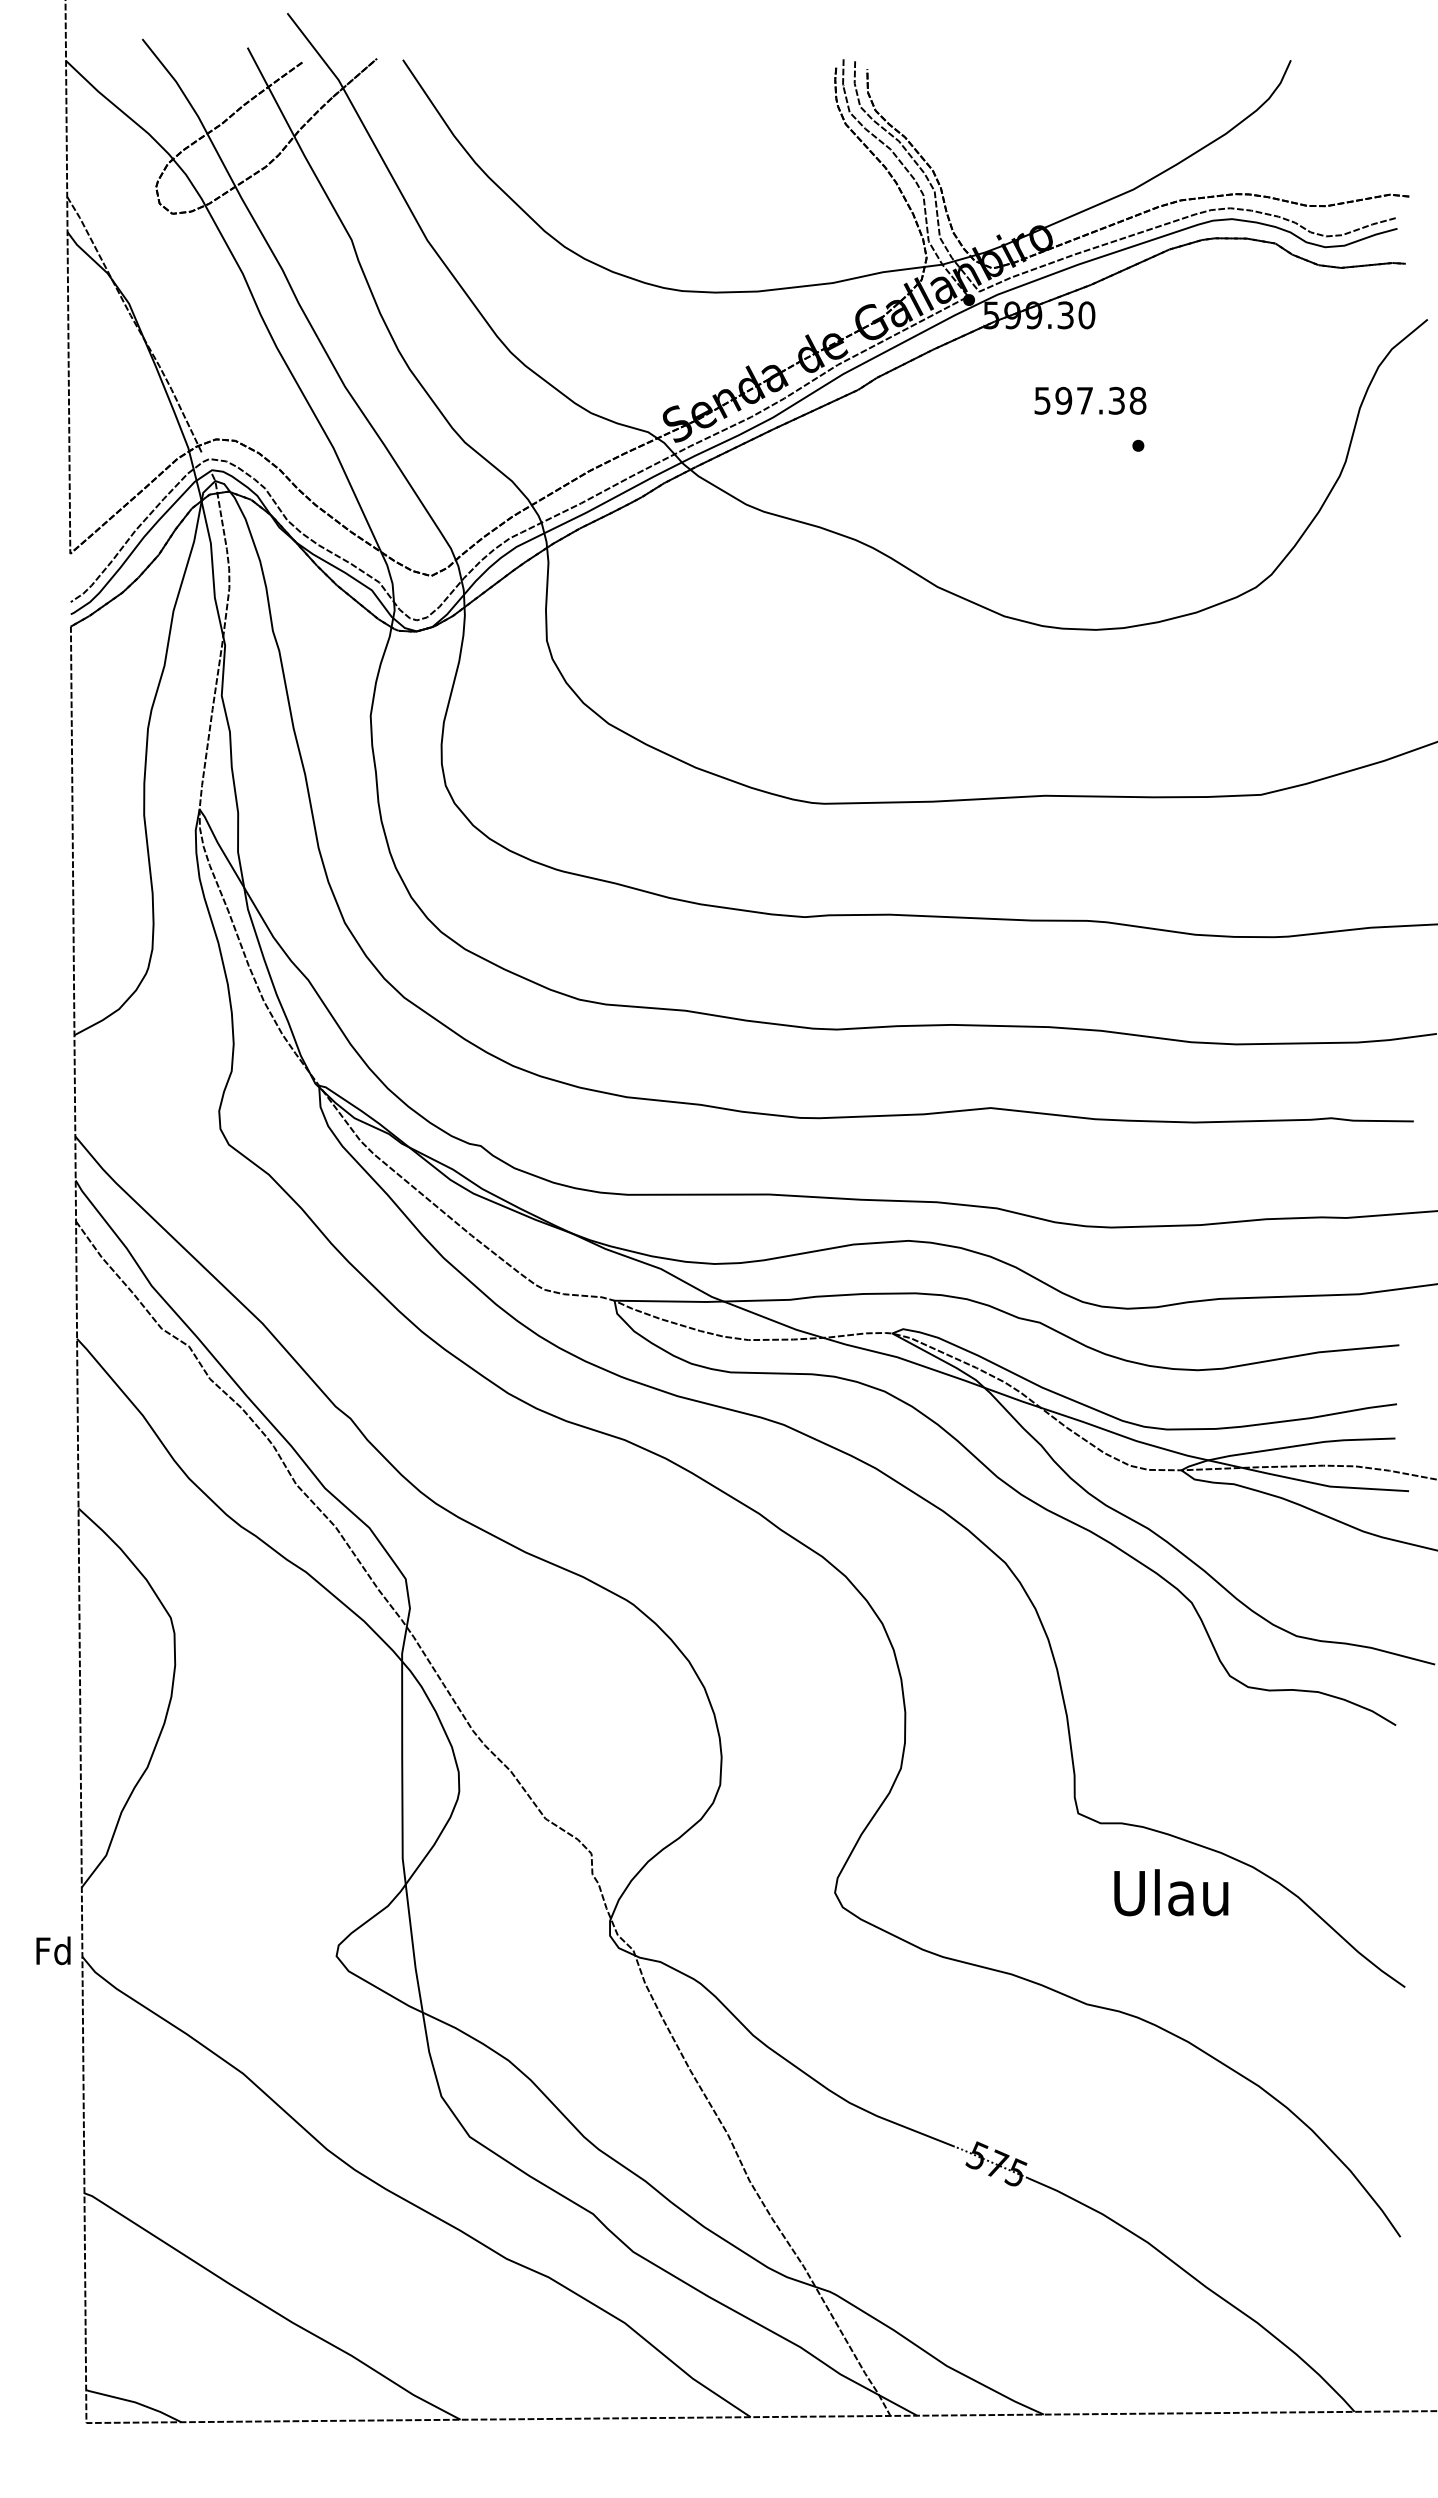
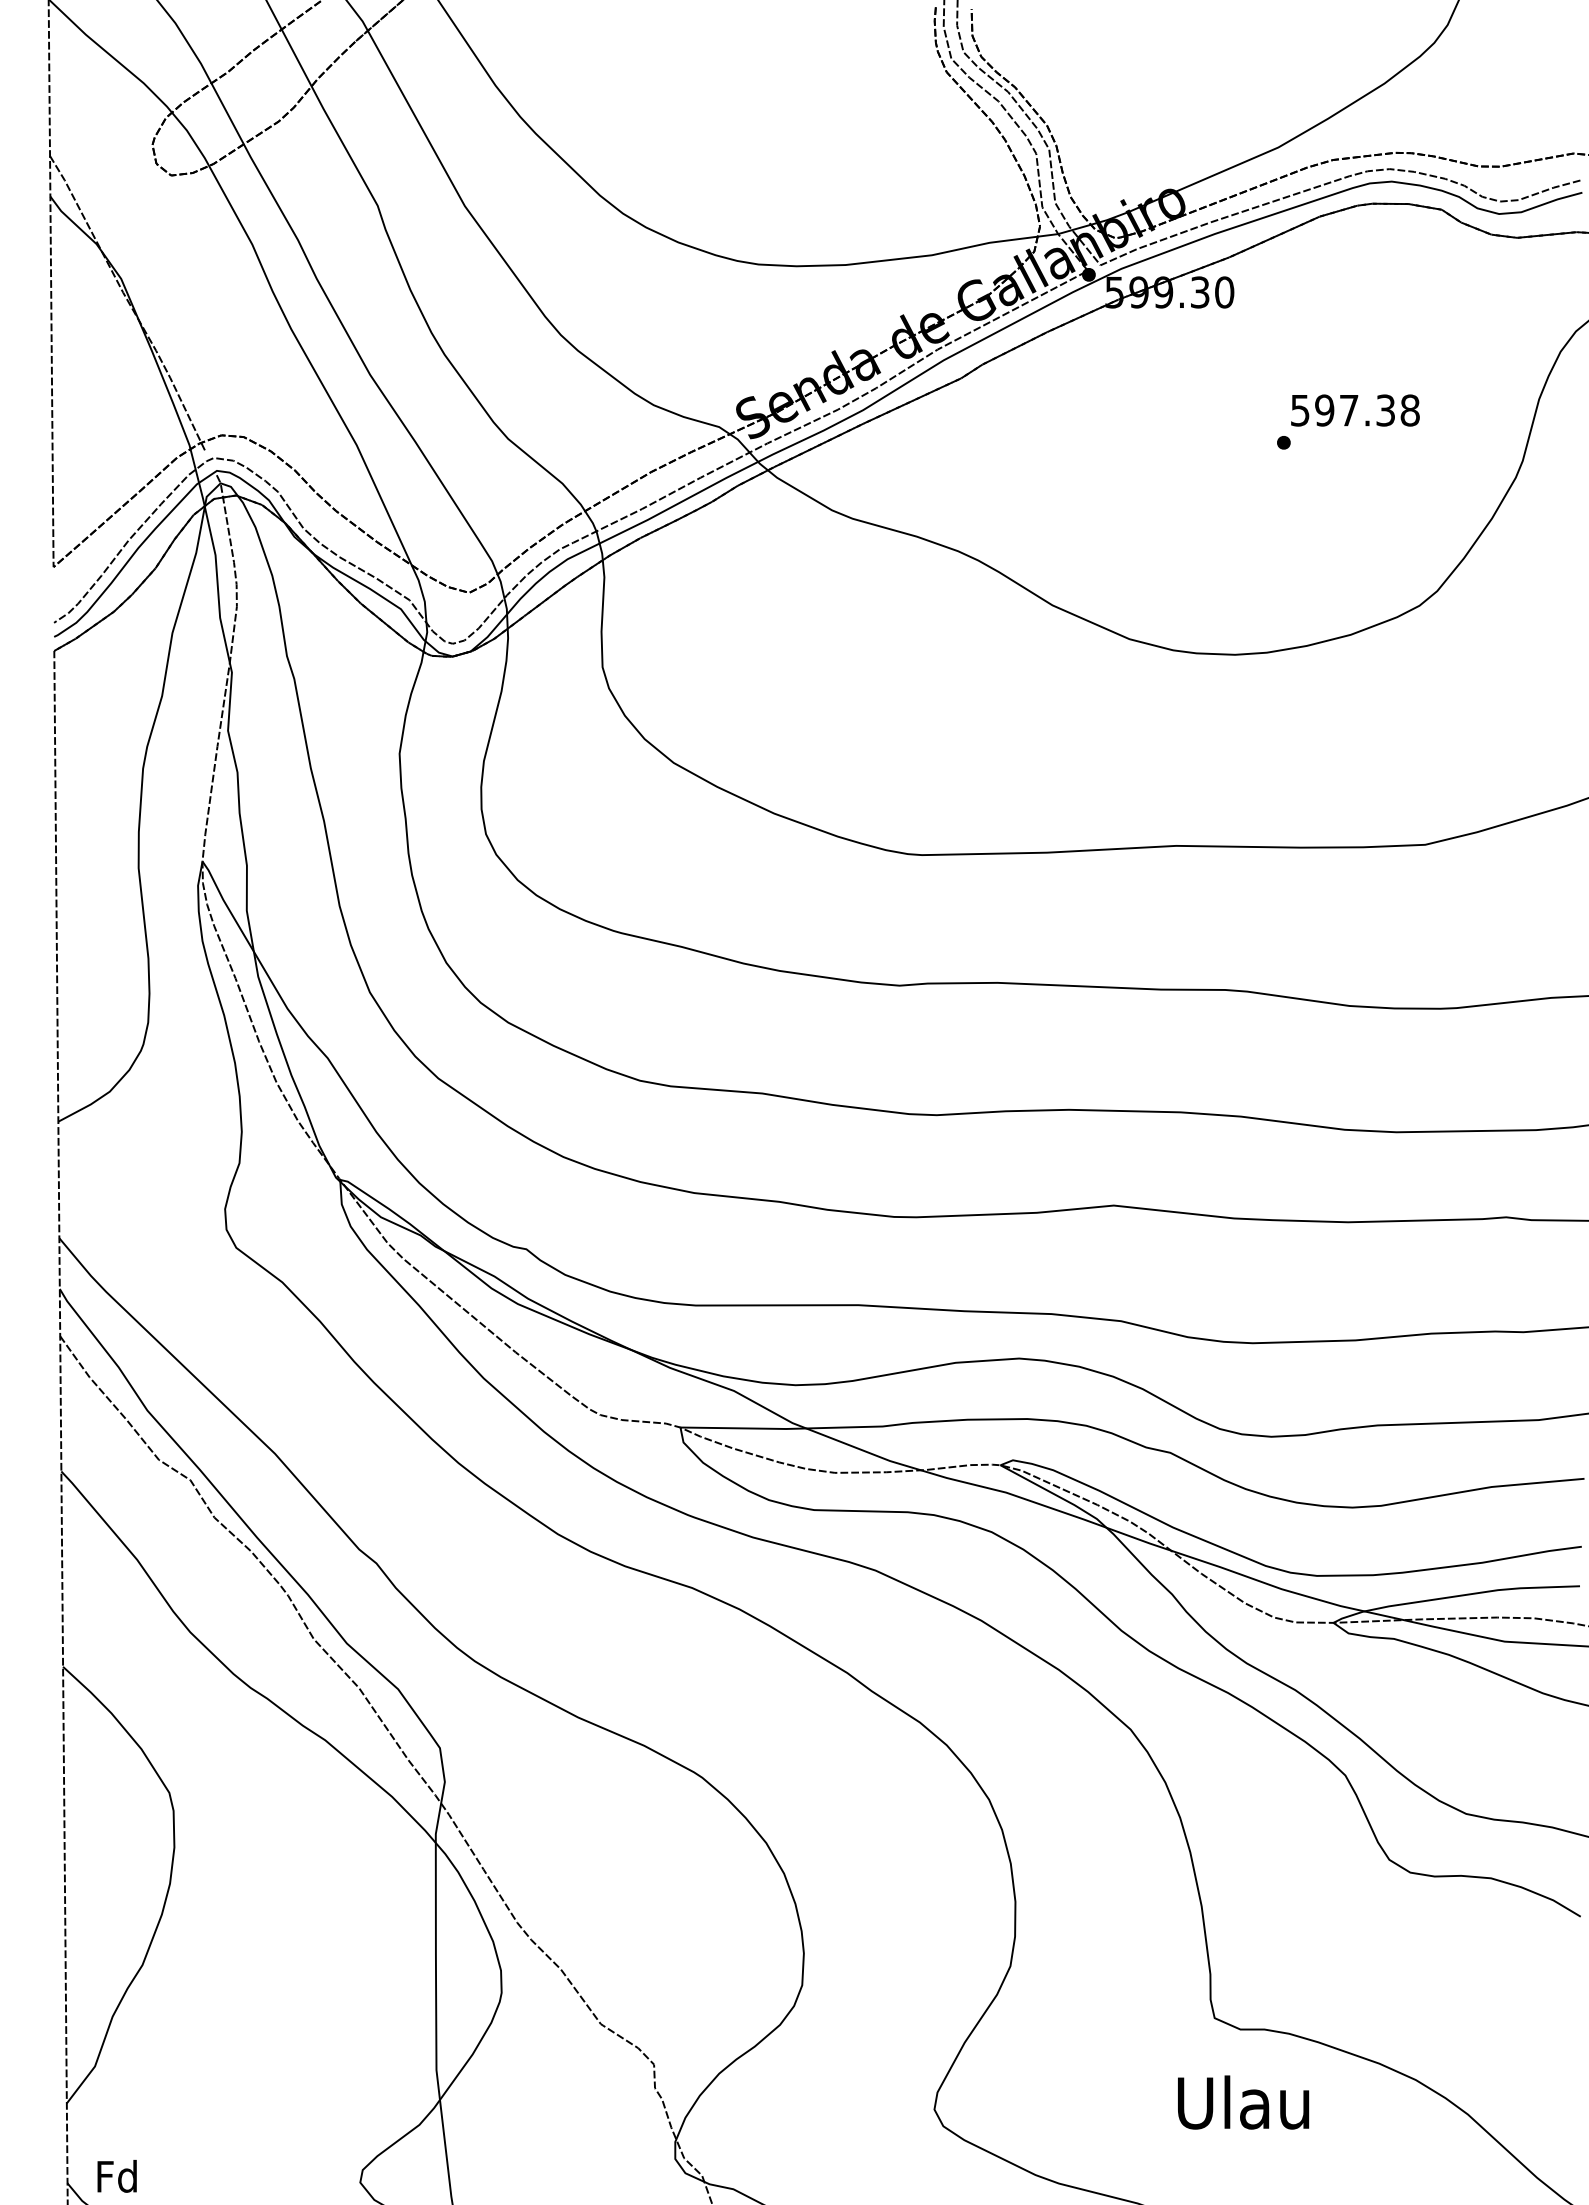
text: (1090, 400) -> (1355, 410), moved
text: (1171, 1892) -> (1243, 2102), moved
text: (53, 1950) -> (117, 2176), moved

